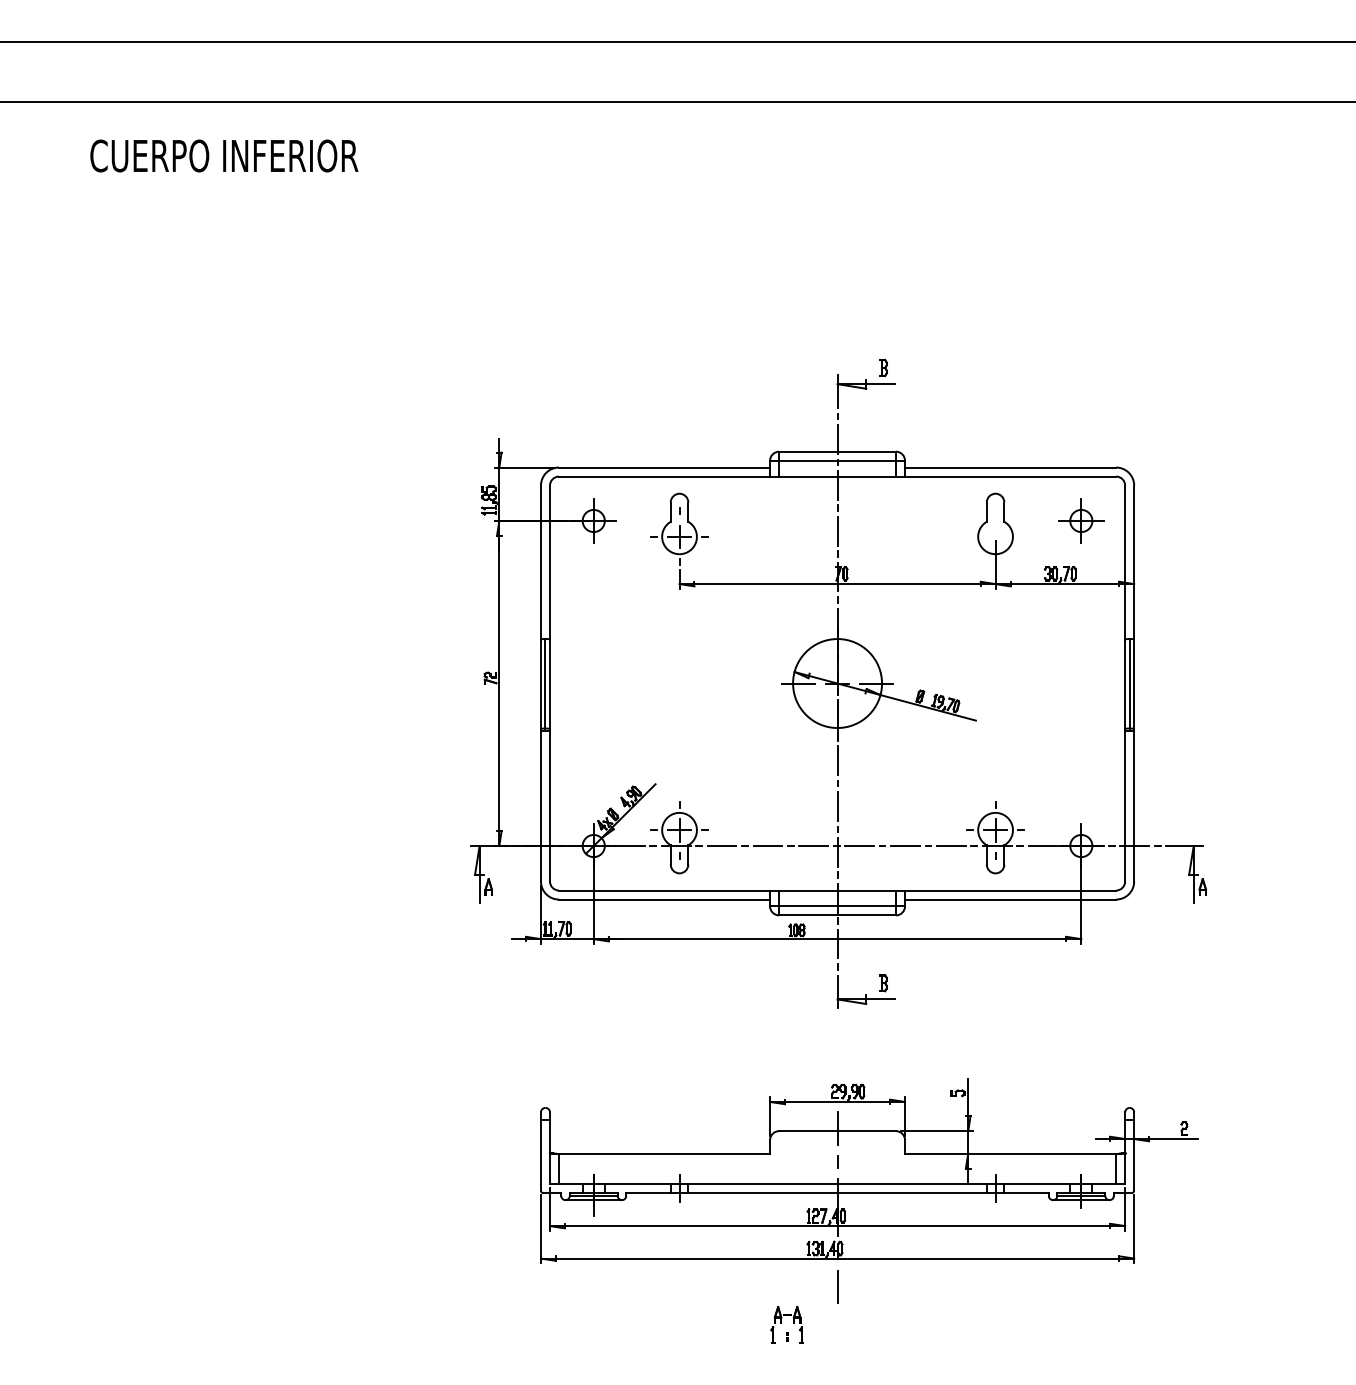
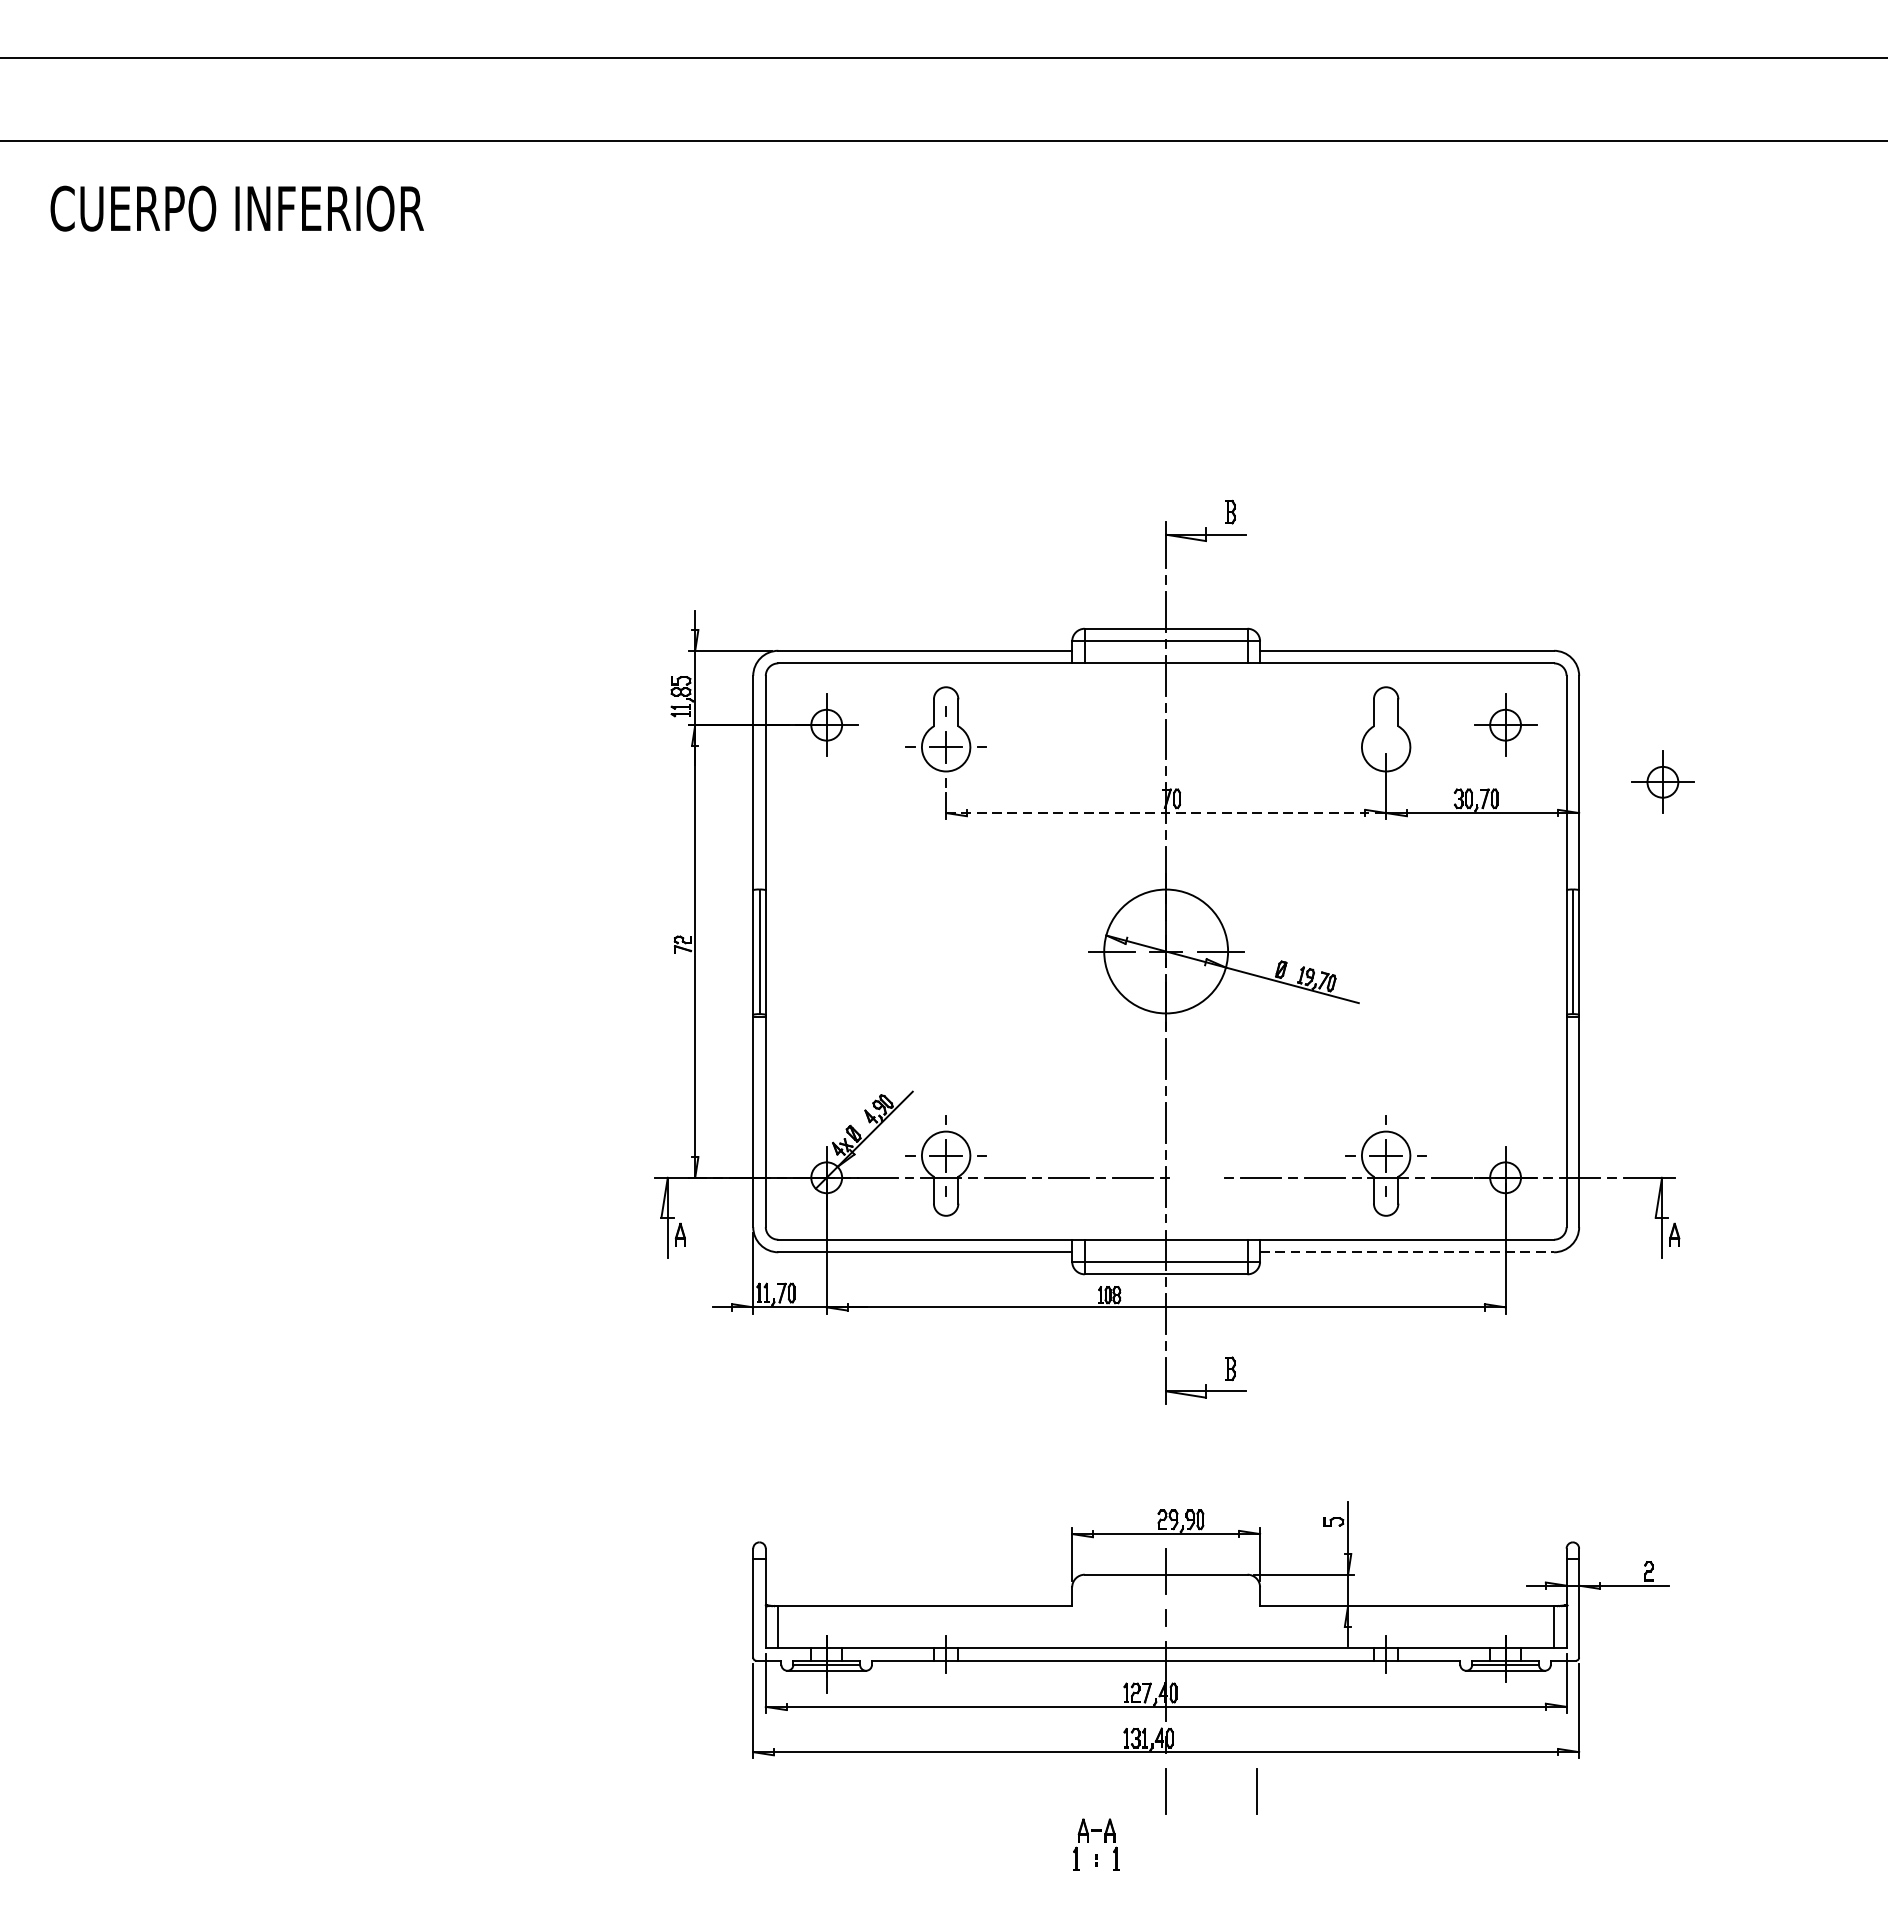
text: (224, 155) -> (237, 207), moved
part: (1194, 561) -> (1663, 781), added
line: (838, 584) -> (1167, 813), solid -> dashed
line: (859, 846) -> (1196, 1178), removed
line: (1010, 899) -> (1406, 1252), solid -> dashed
line: (902, 1286) -> (1256, 1791), added

